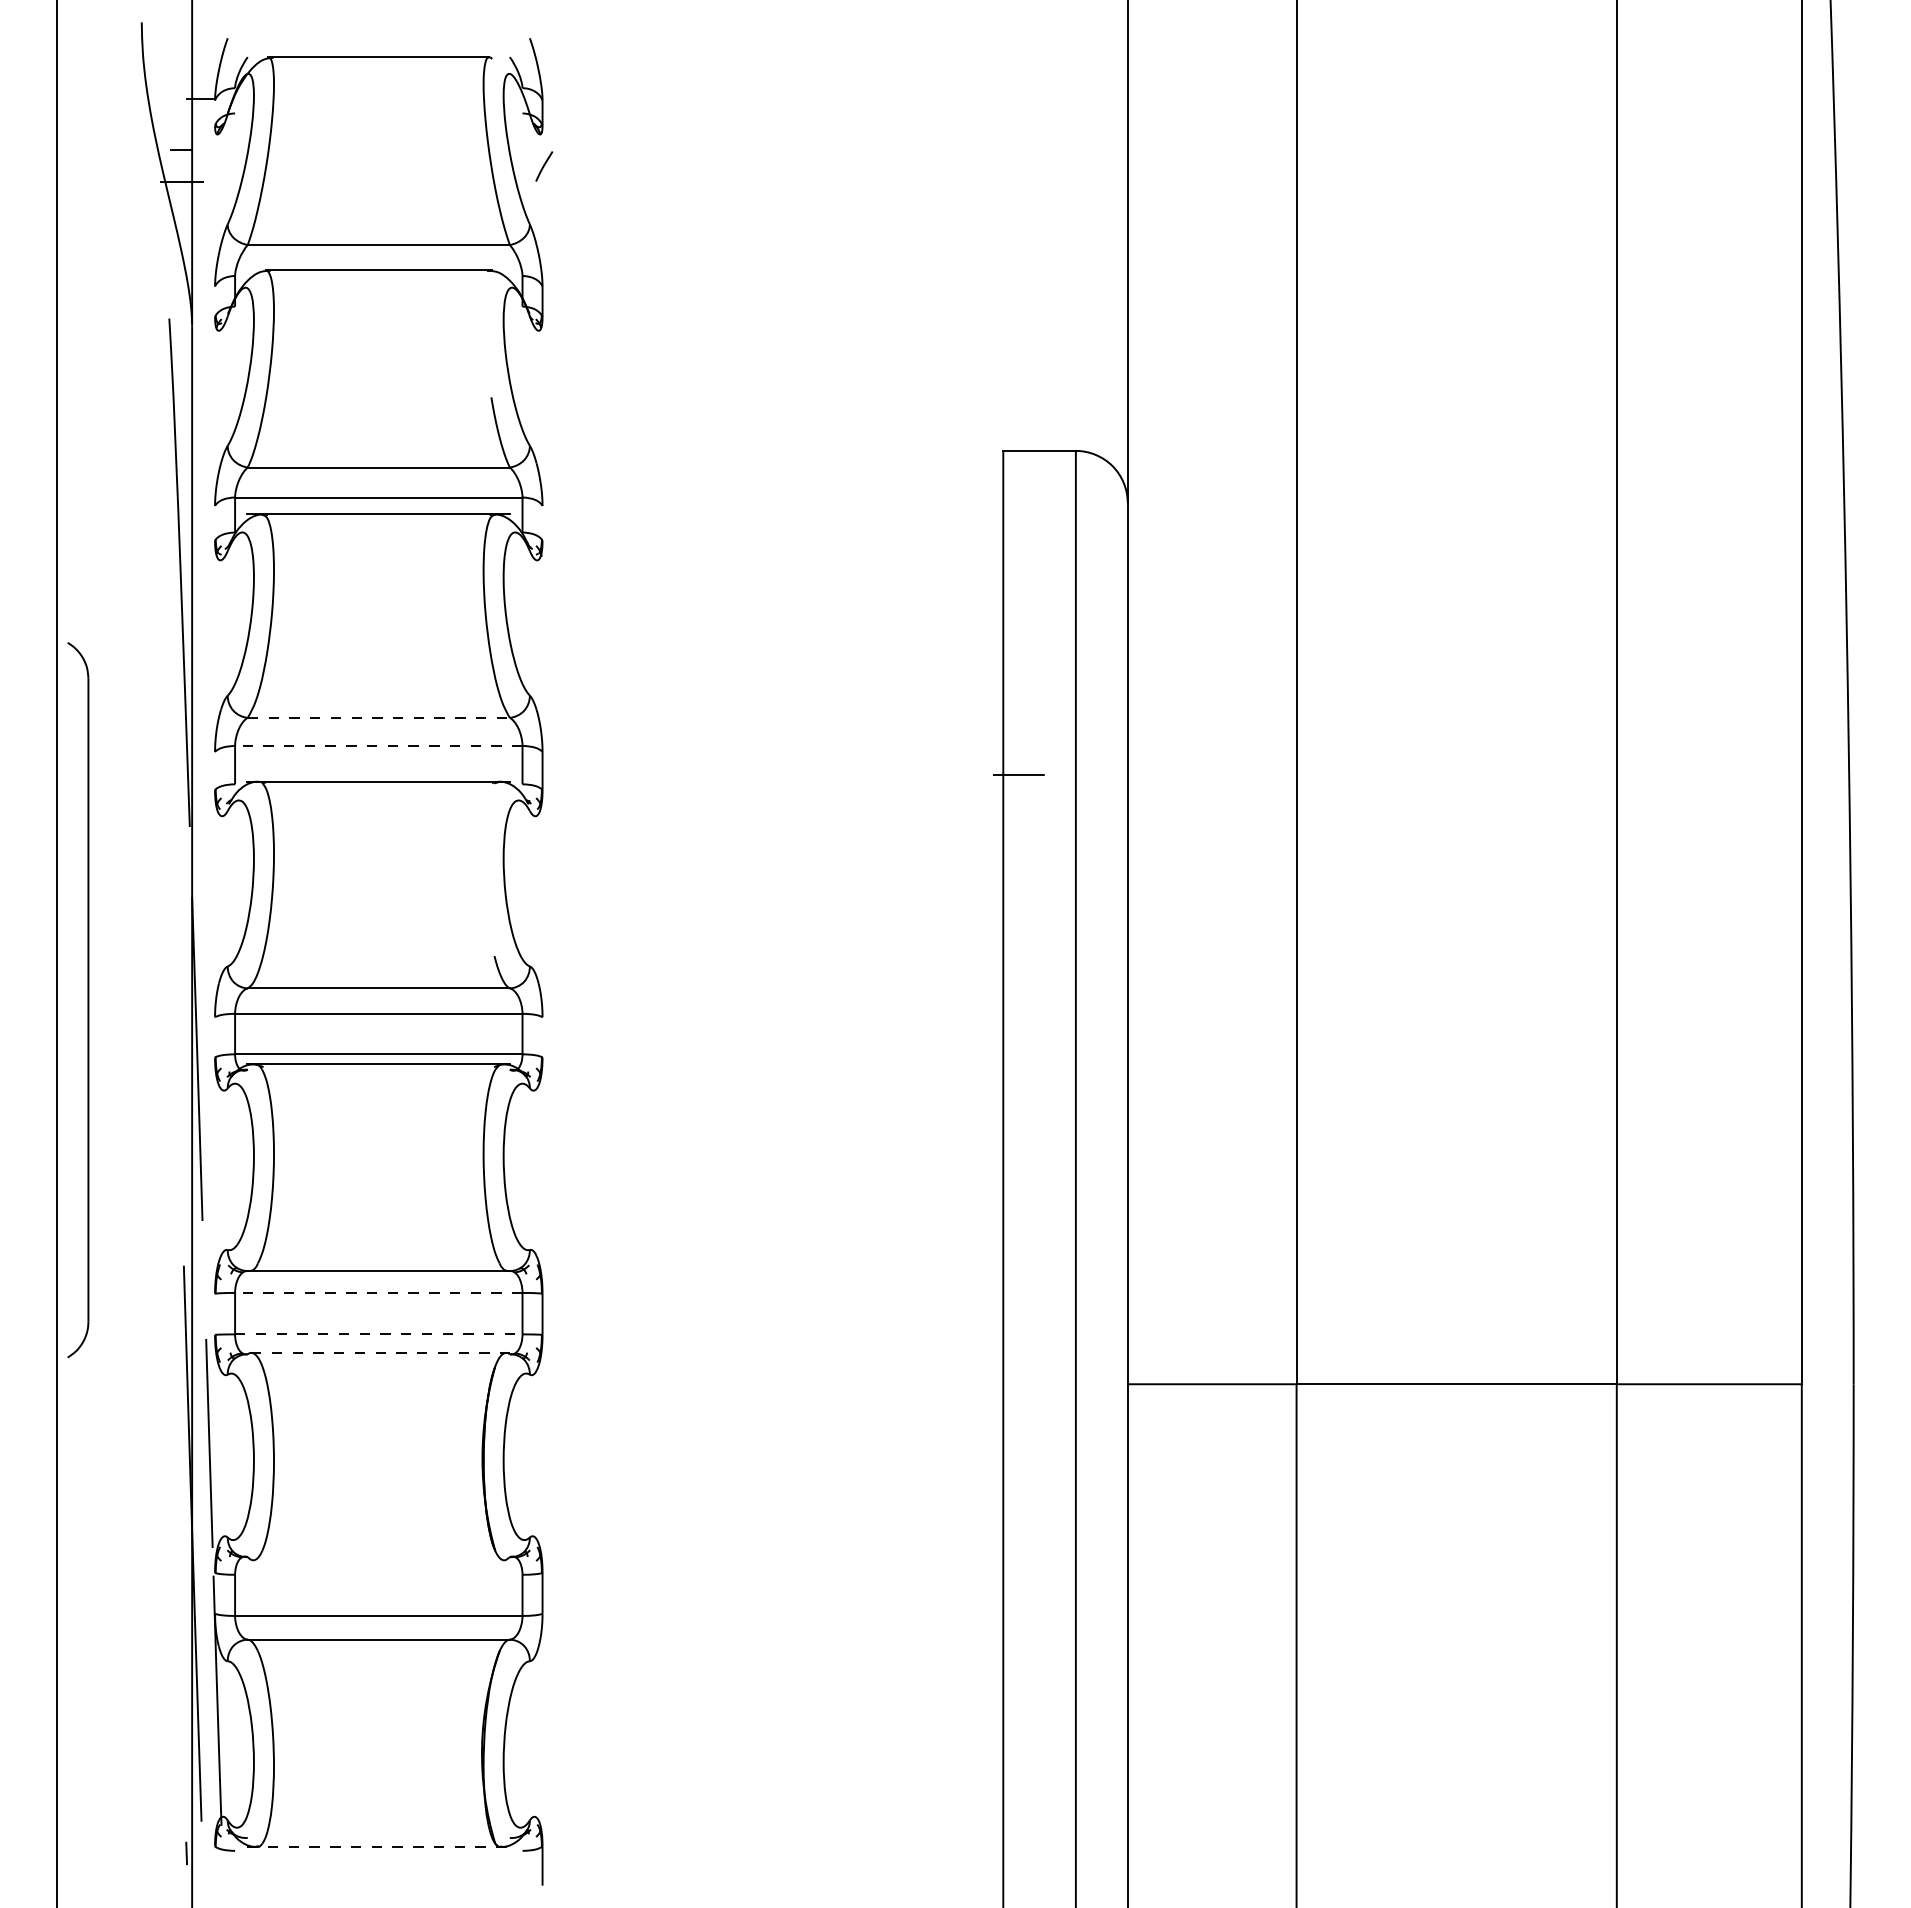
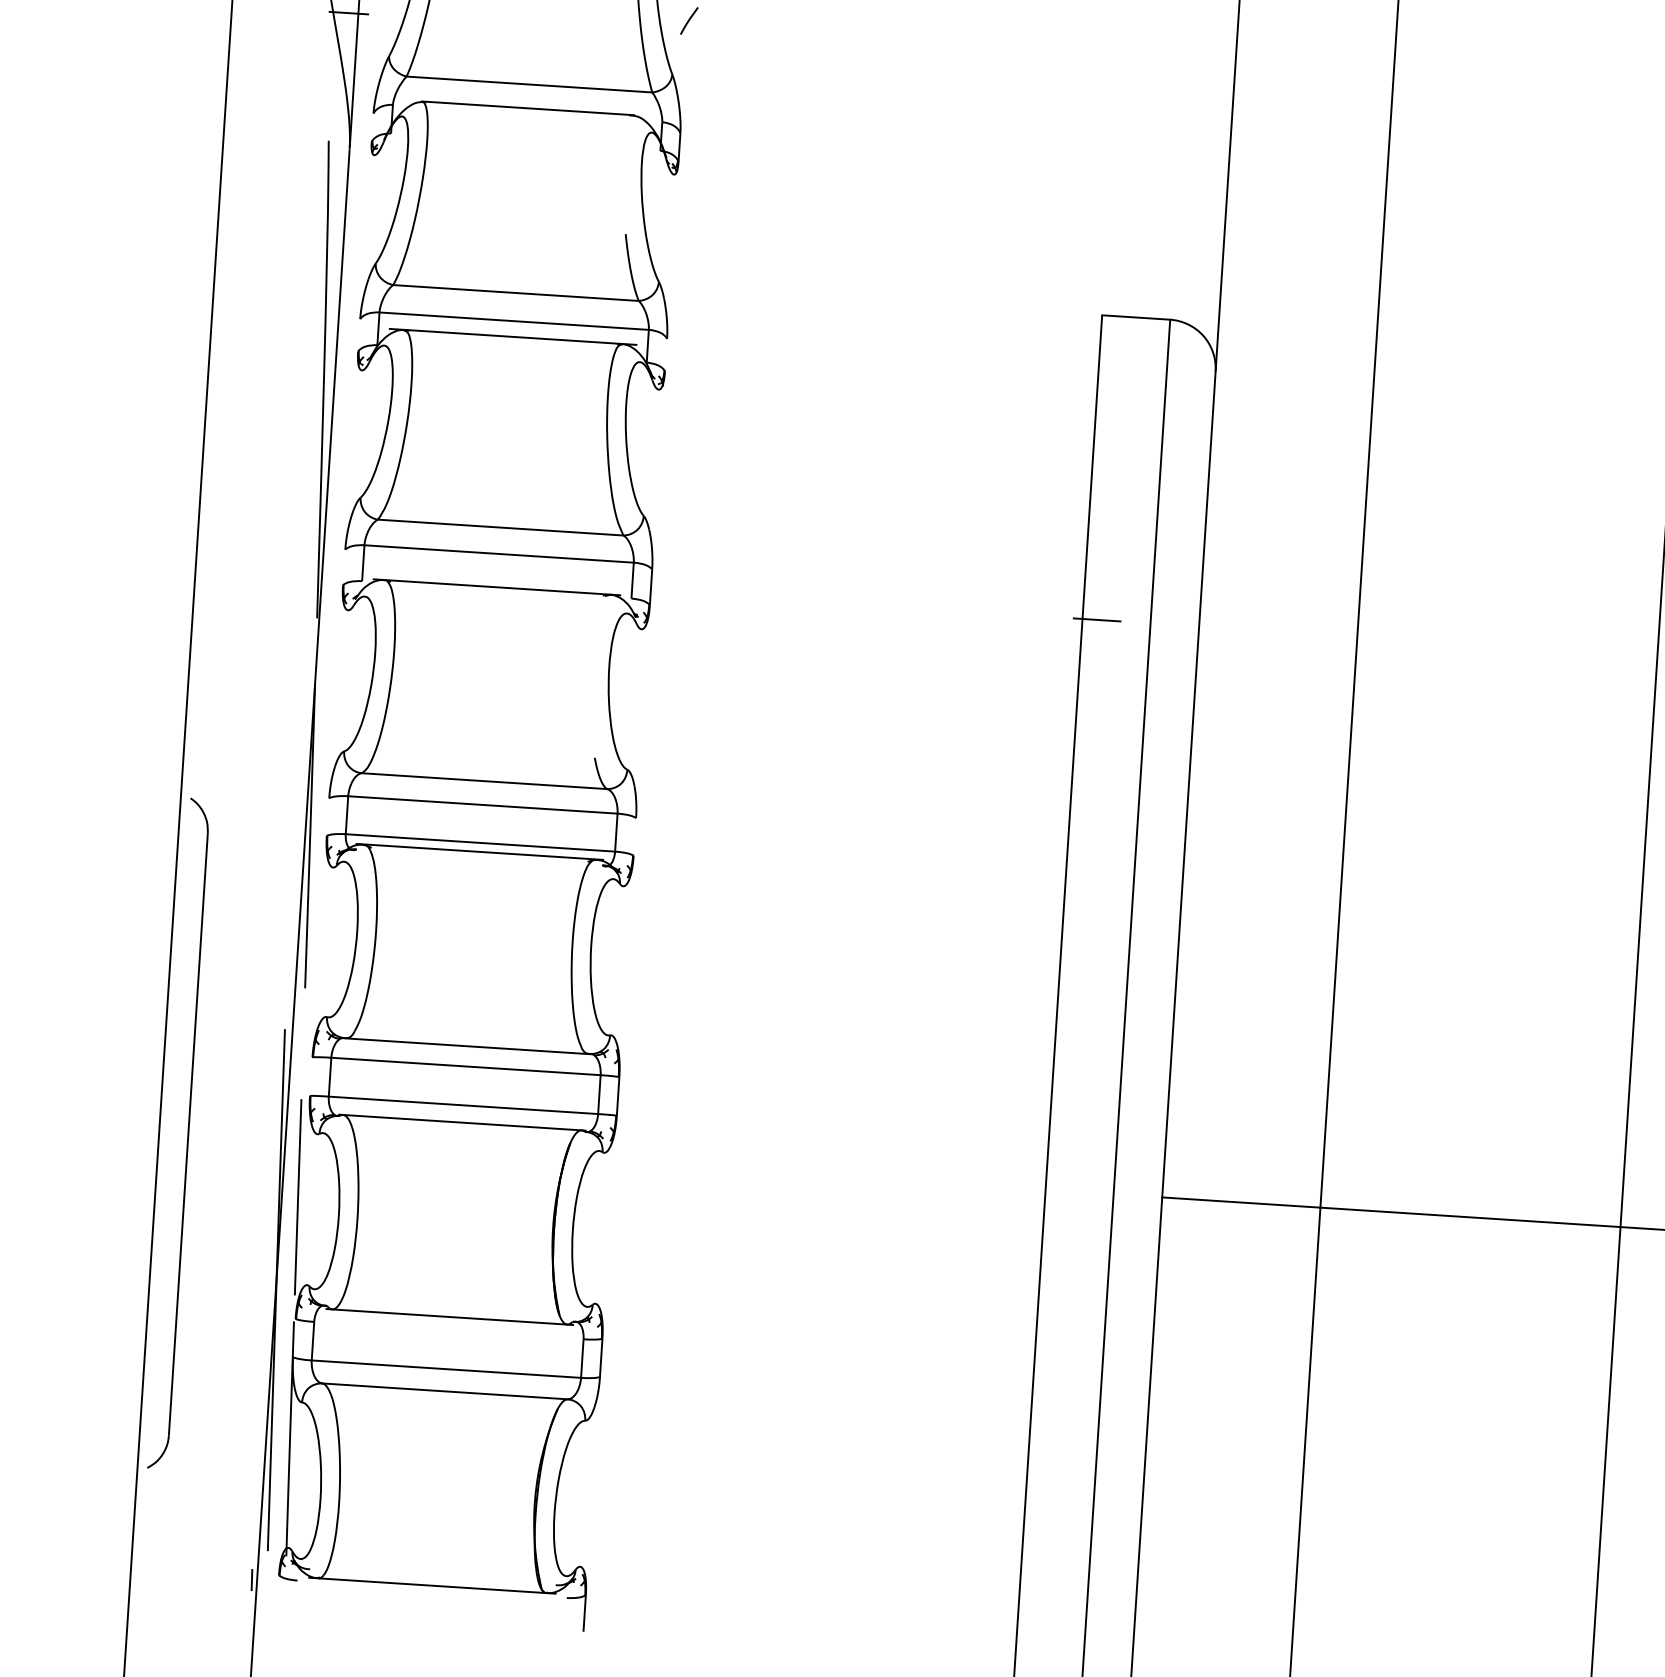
line: (379, 717) -> (501, 527), dashed -> solid
line: (378, 745) -> (498, 553), dashed -> solid
part: (87, 1000) -> (187, 1134), moved
line: (378, 1292) -> (465, 1066), dashed -> solid
line: (378, 1334) -> (463, 1105), dashed -> solid
line: (378, 1352) -> (462, 1122), dashed -> solid
line: (378, 1560) -> (449, 1317), added
line: (378, 1847) -> (432, 1586), dashed -> solid

